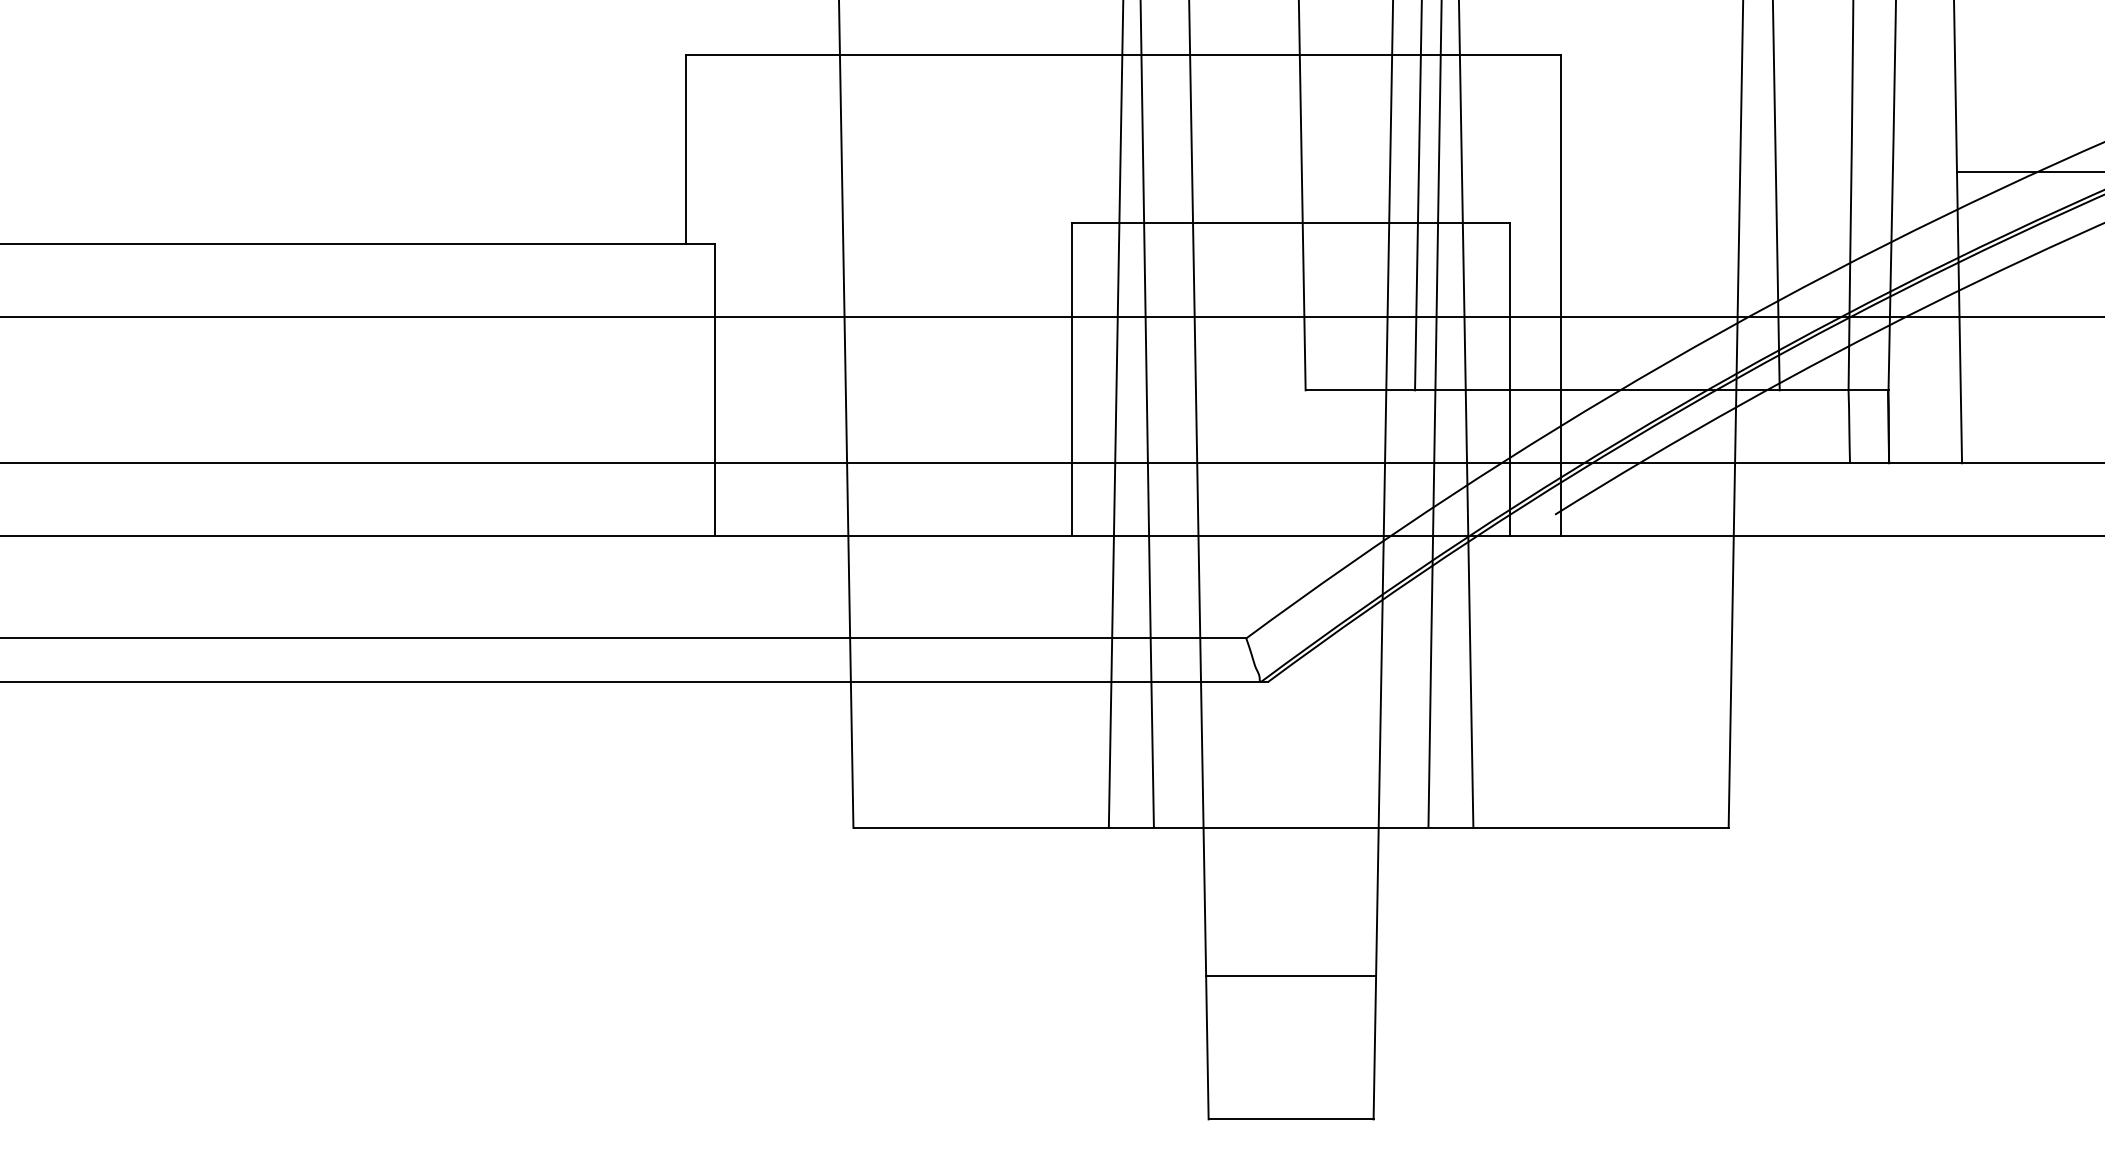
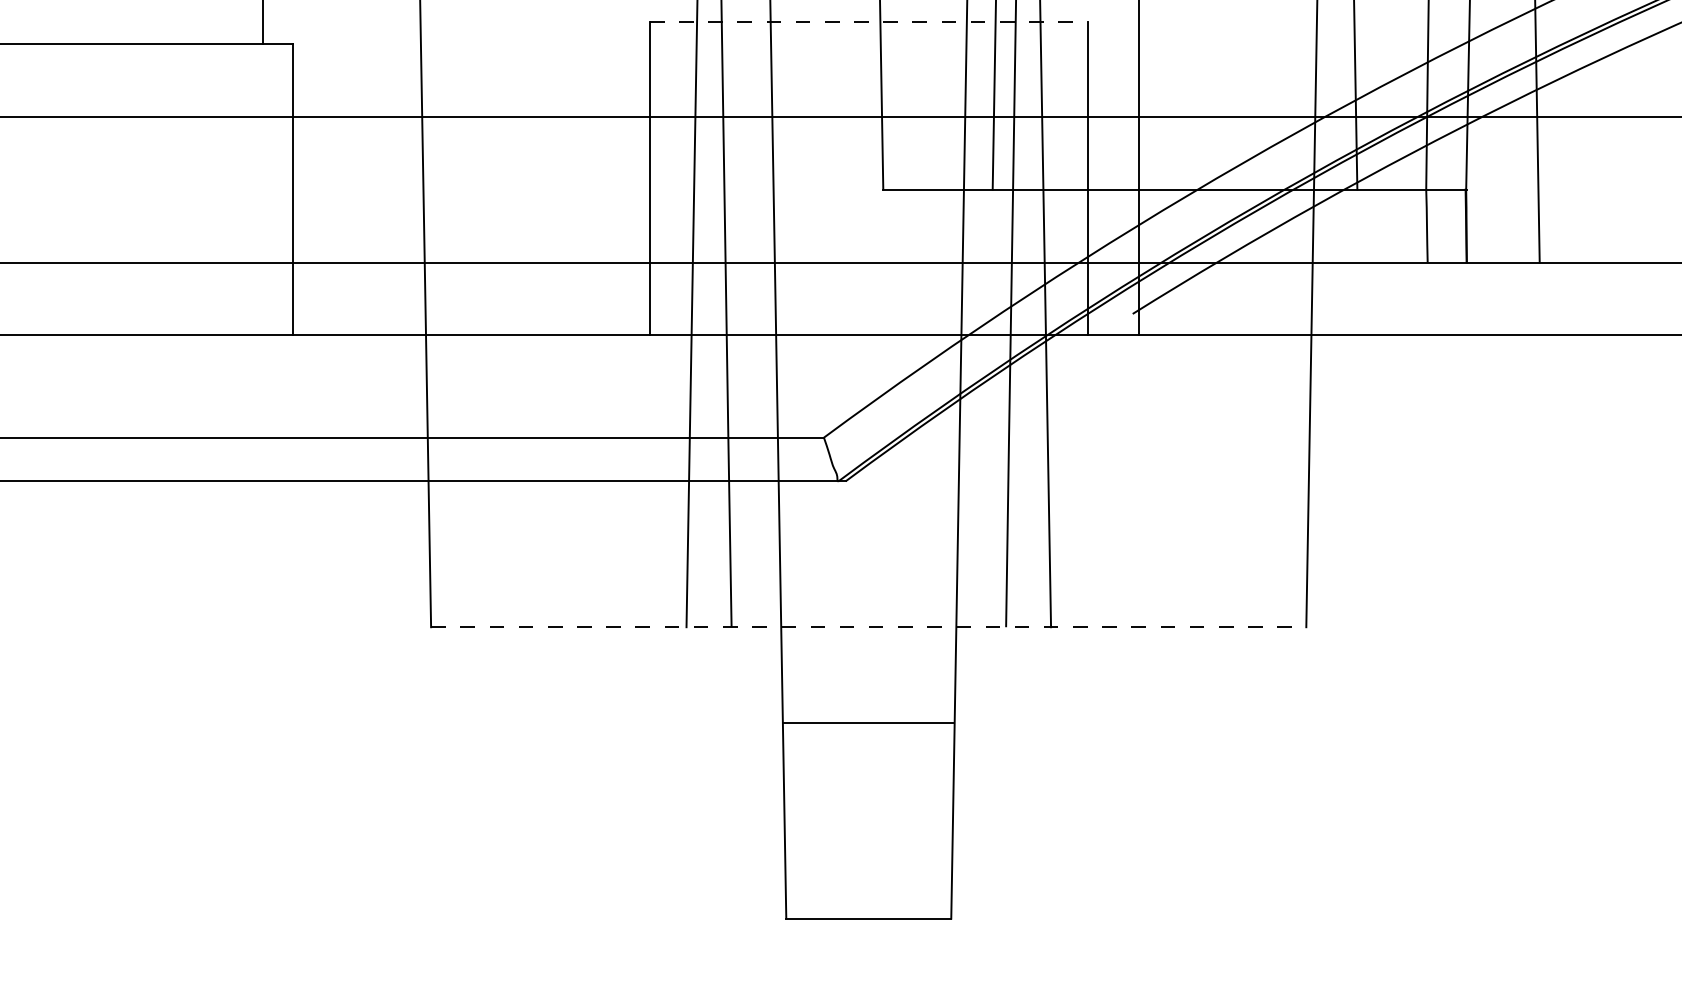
line: (1291, 222) -> (869, 21), solid -> dashed
line: (1291, 827) -> (869, 626), solid -> dashed
line: (1291, 976) -> (869, 722), moved

